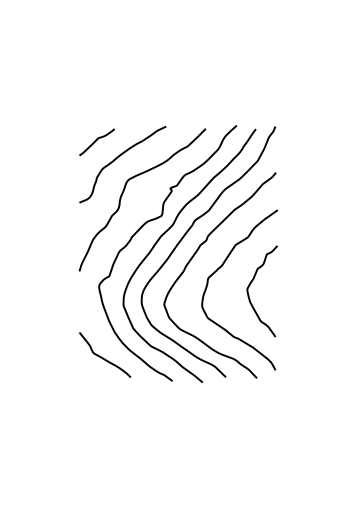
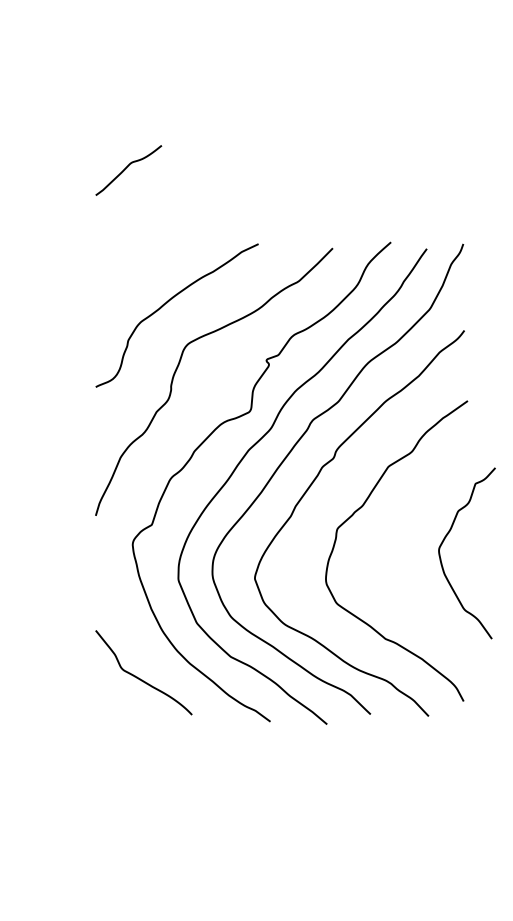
curve: (96, 141) -> (127, 168), moved
curve: (249, 294) -> (442, 559), moved

